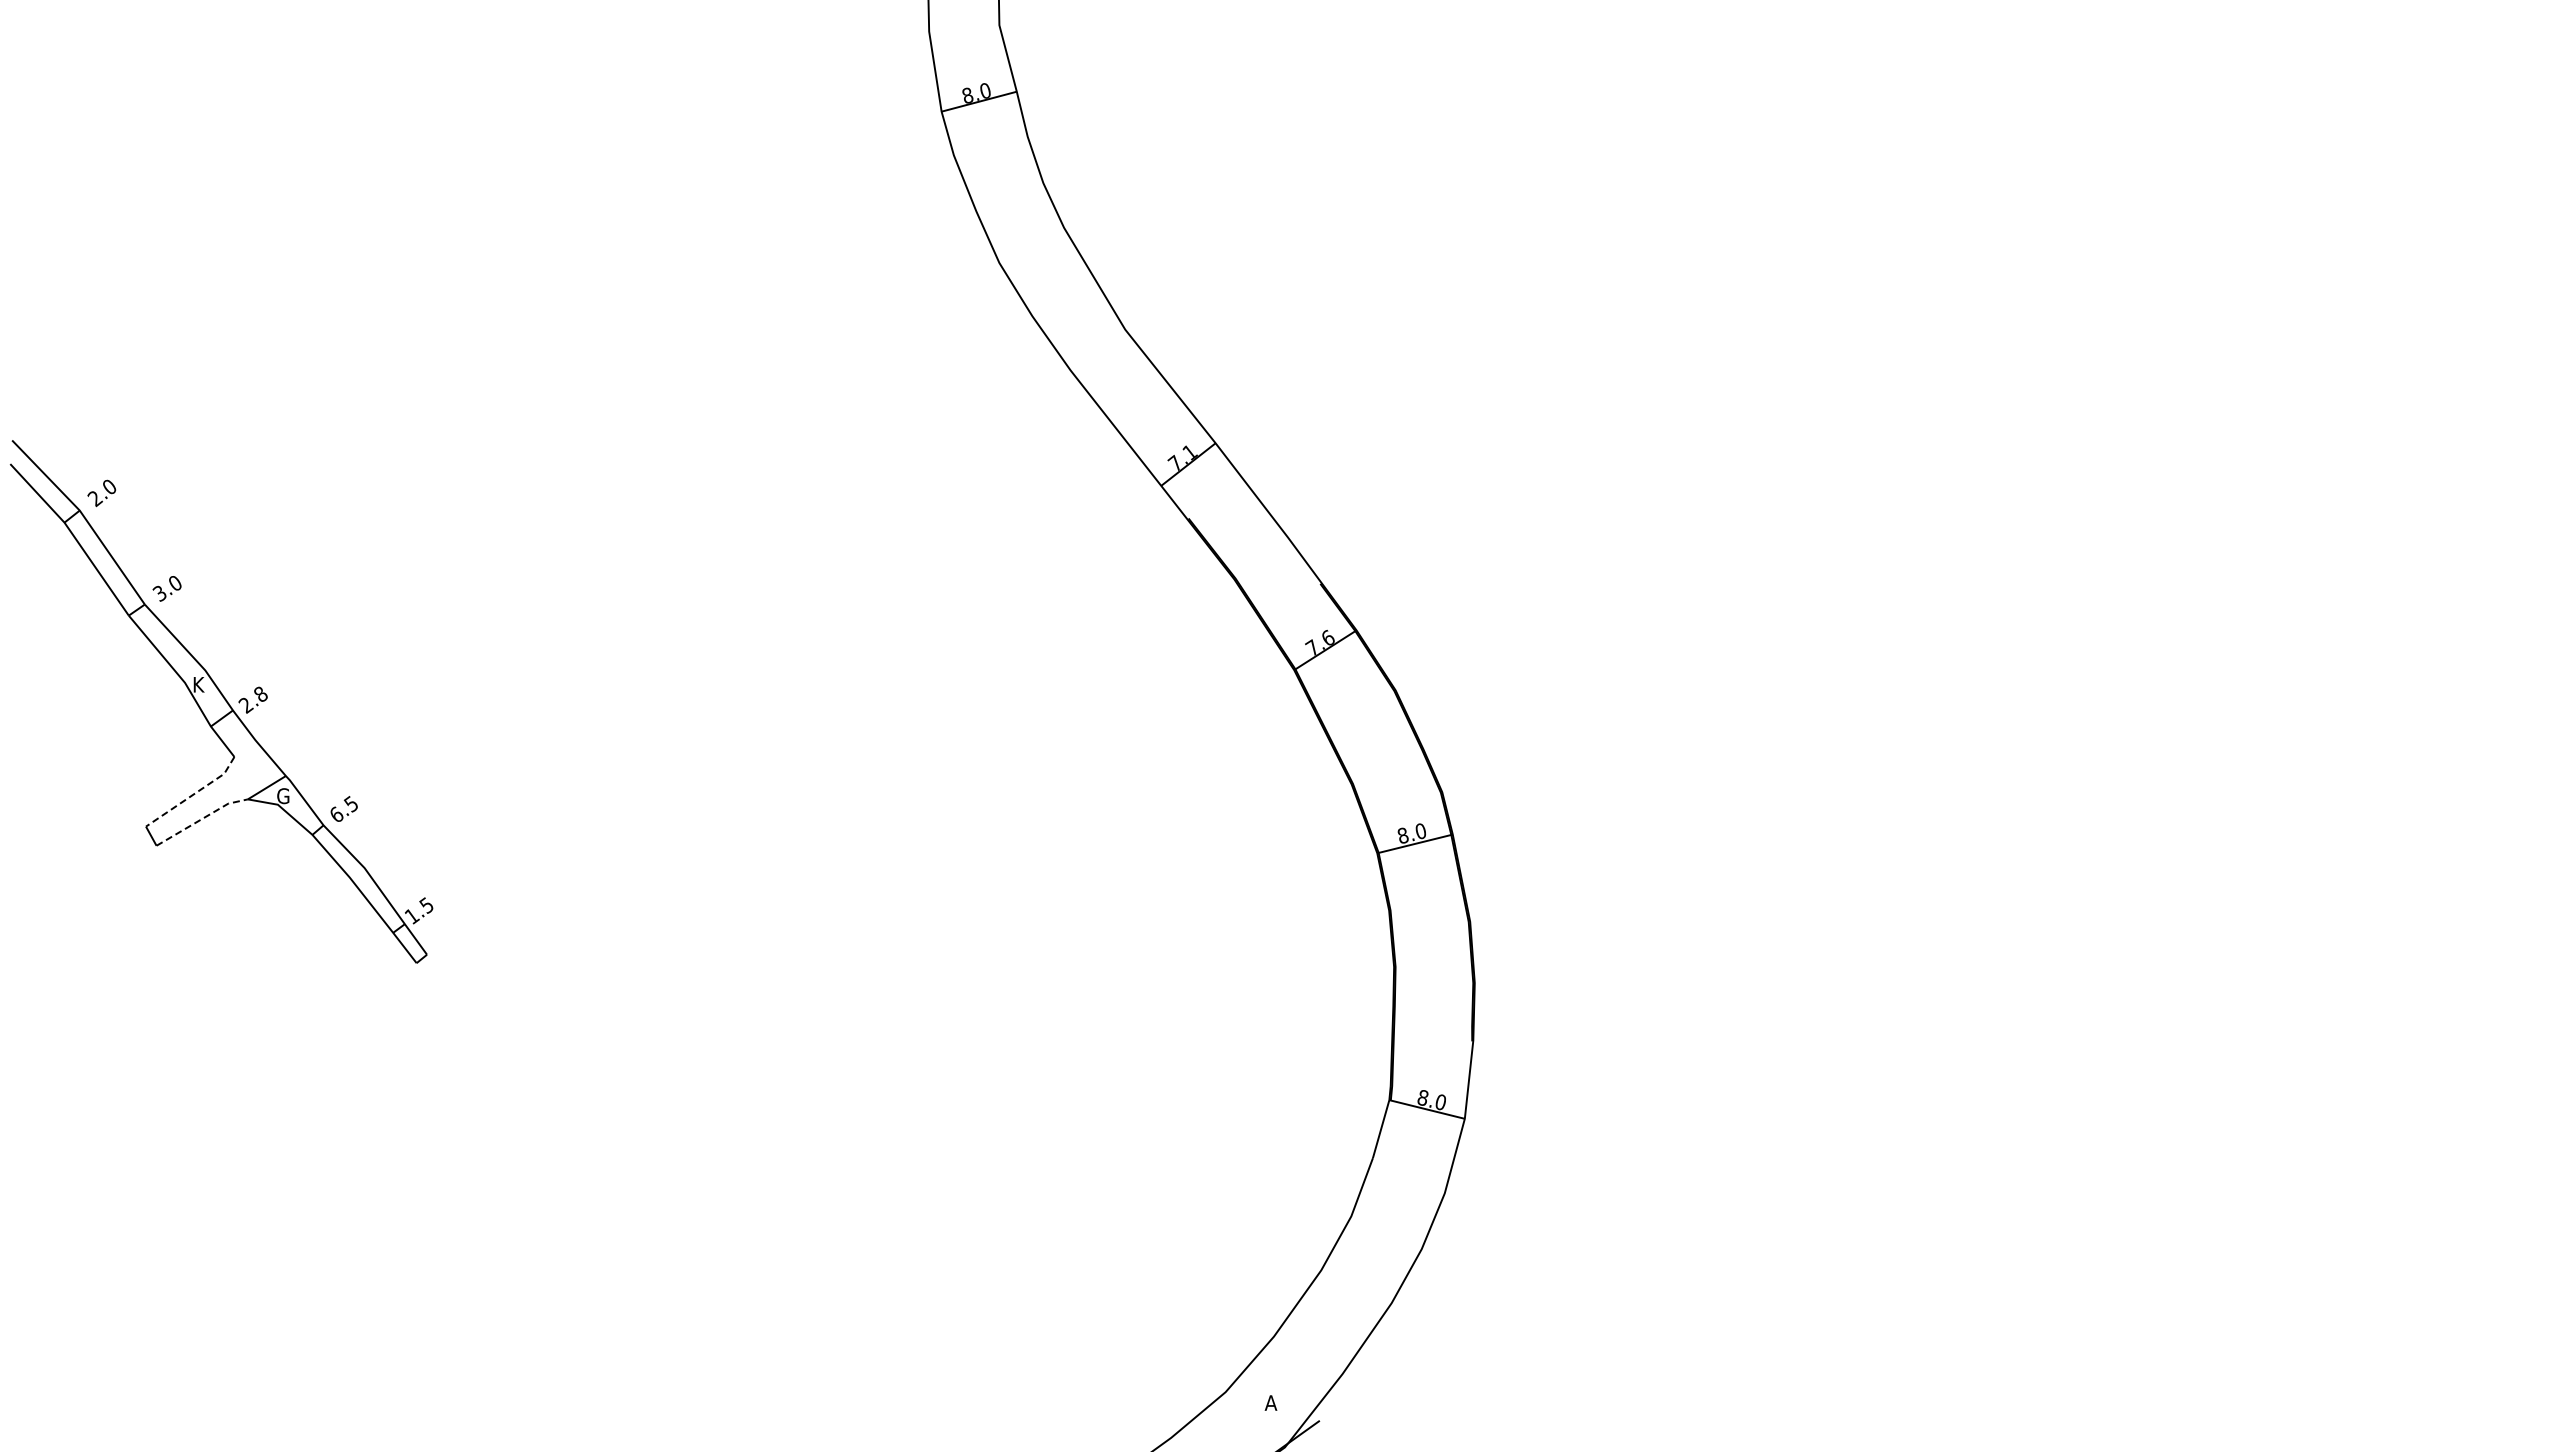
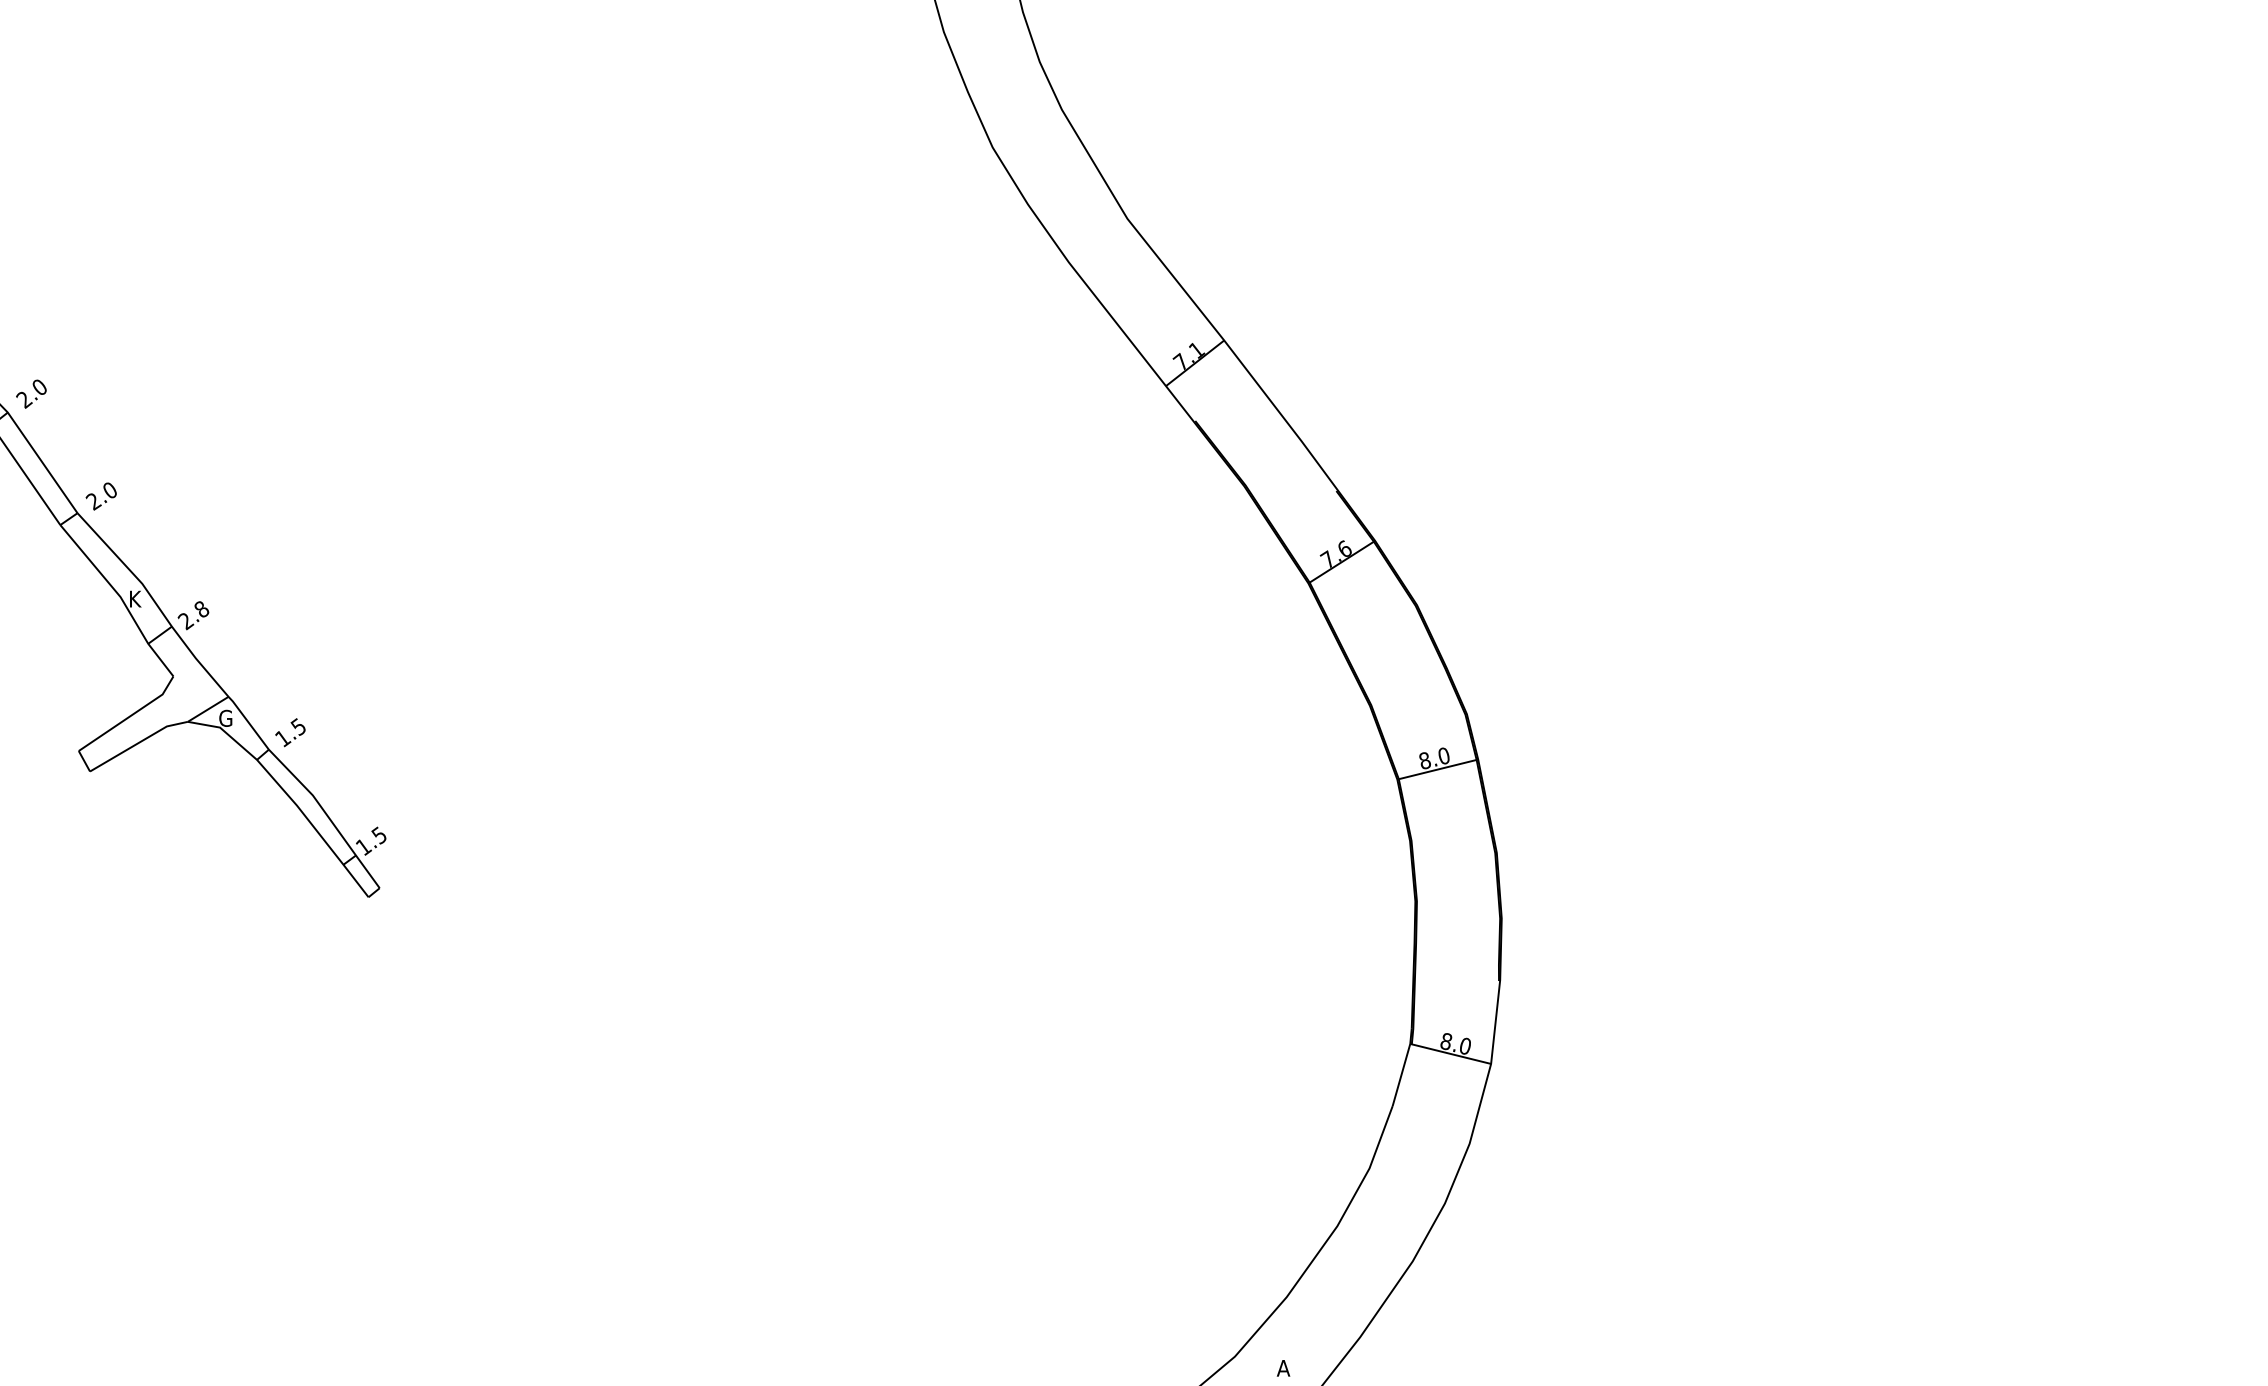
text: (159, 593) -> (93, 501), 3.0 -> 2.0
line: (193, 794) -> (129, 716), dashed -> solid
text: (336, 814) -> (282, 738), 6.5 -> 1.5
line: (201, 819) -> (138, 743), dashed -> solid

